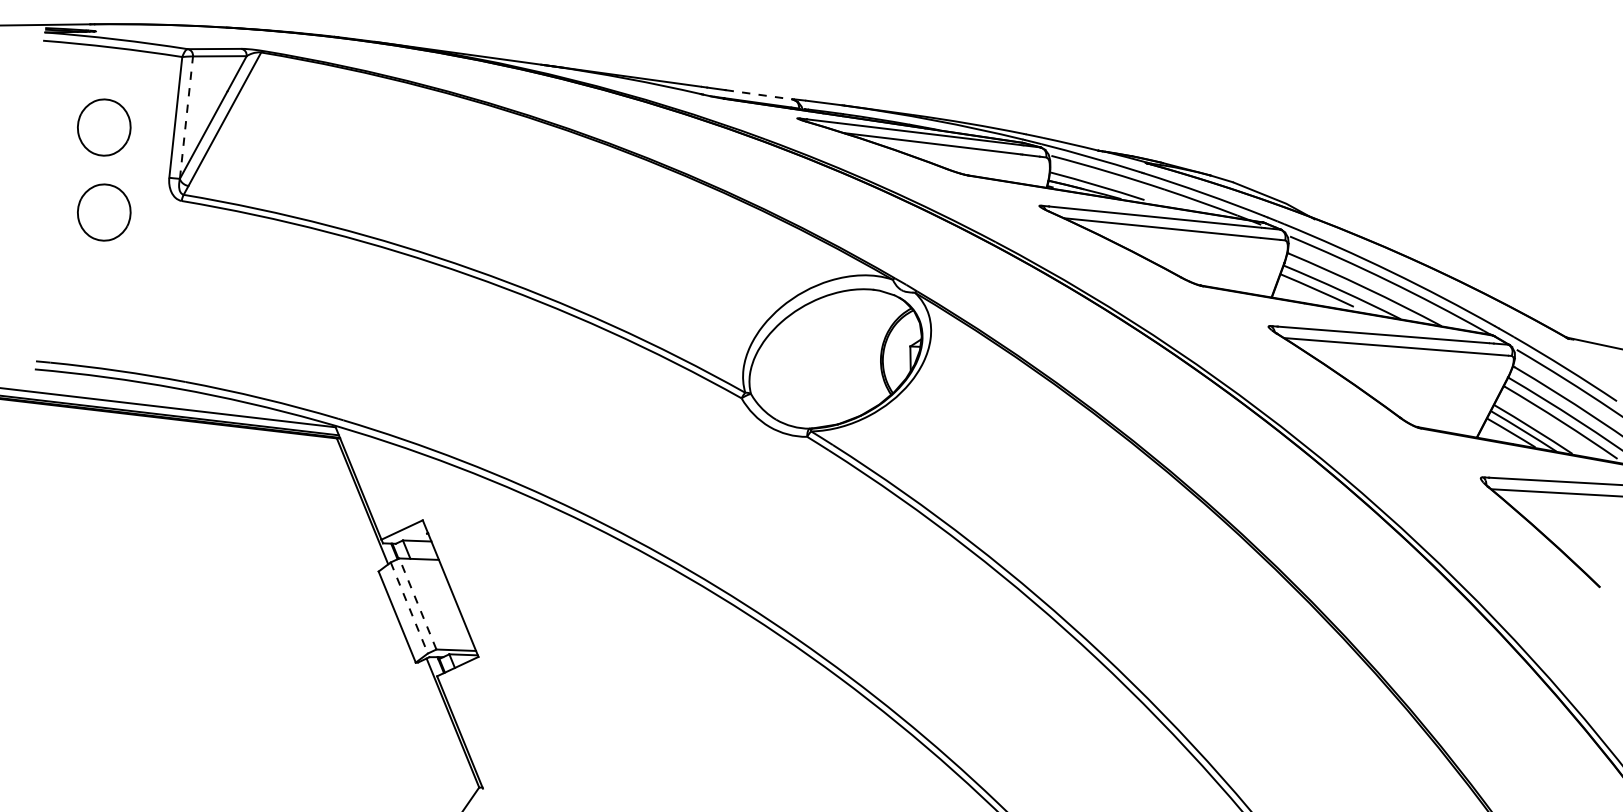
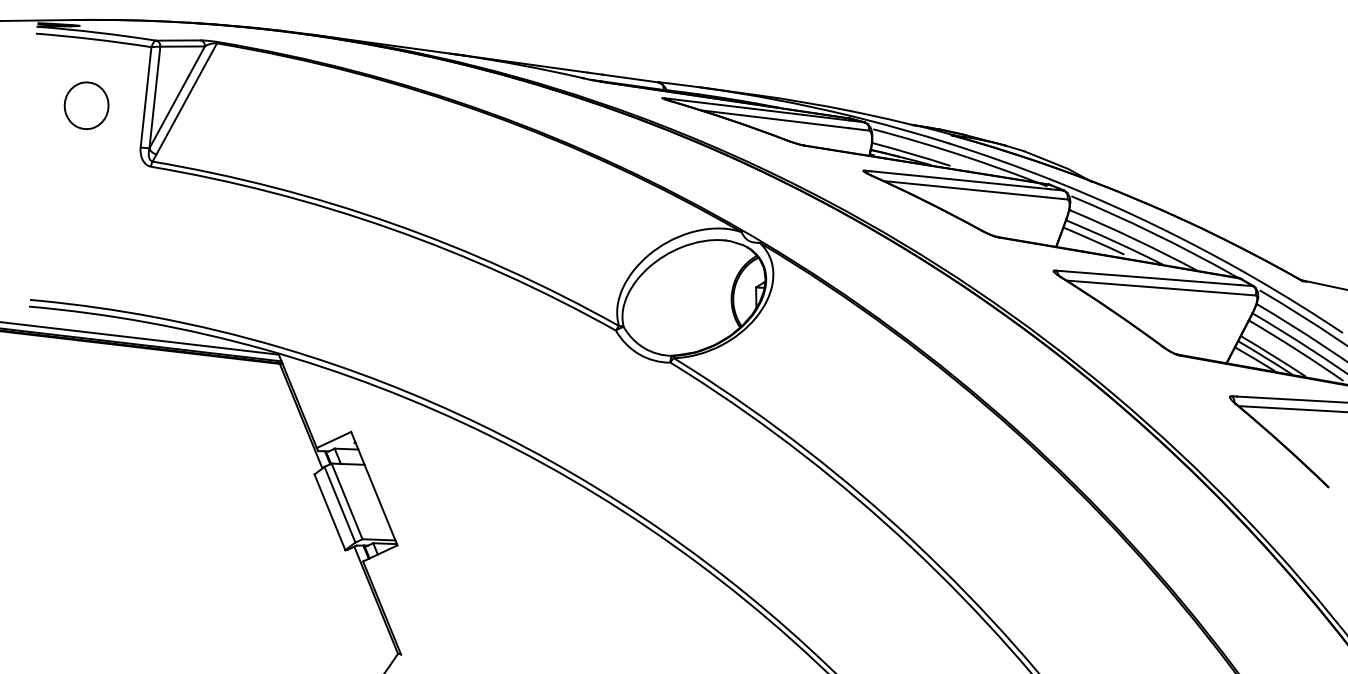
line: (758, 94) -> (629, 78), dashed -> solid
line: (186, 117) -> (154, 97), dashed -> solid
part: (104, 212) -> (86, 176), removed
line: (417, 603) -> (346, 501), dashed -> solid
line: (409, 608) -> (340, 505), dashed -> solid

